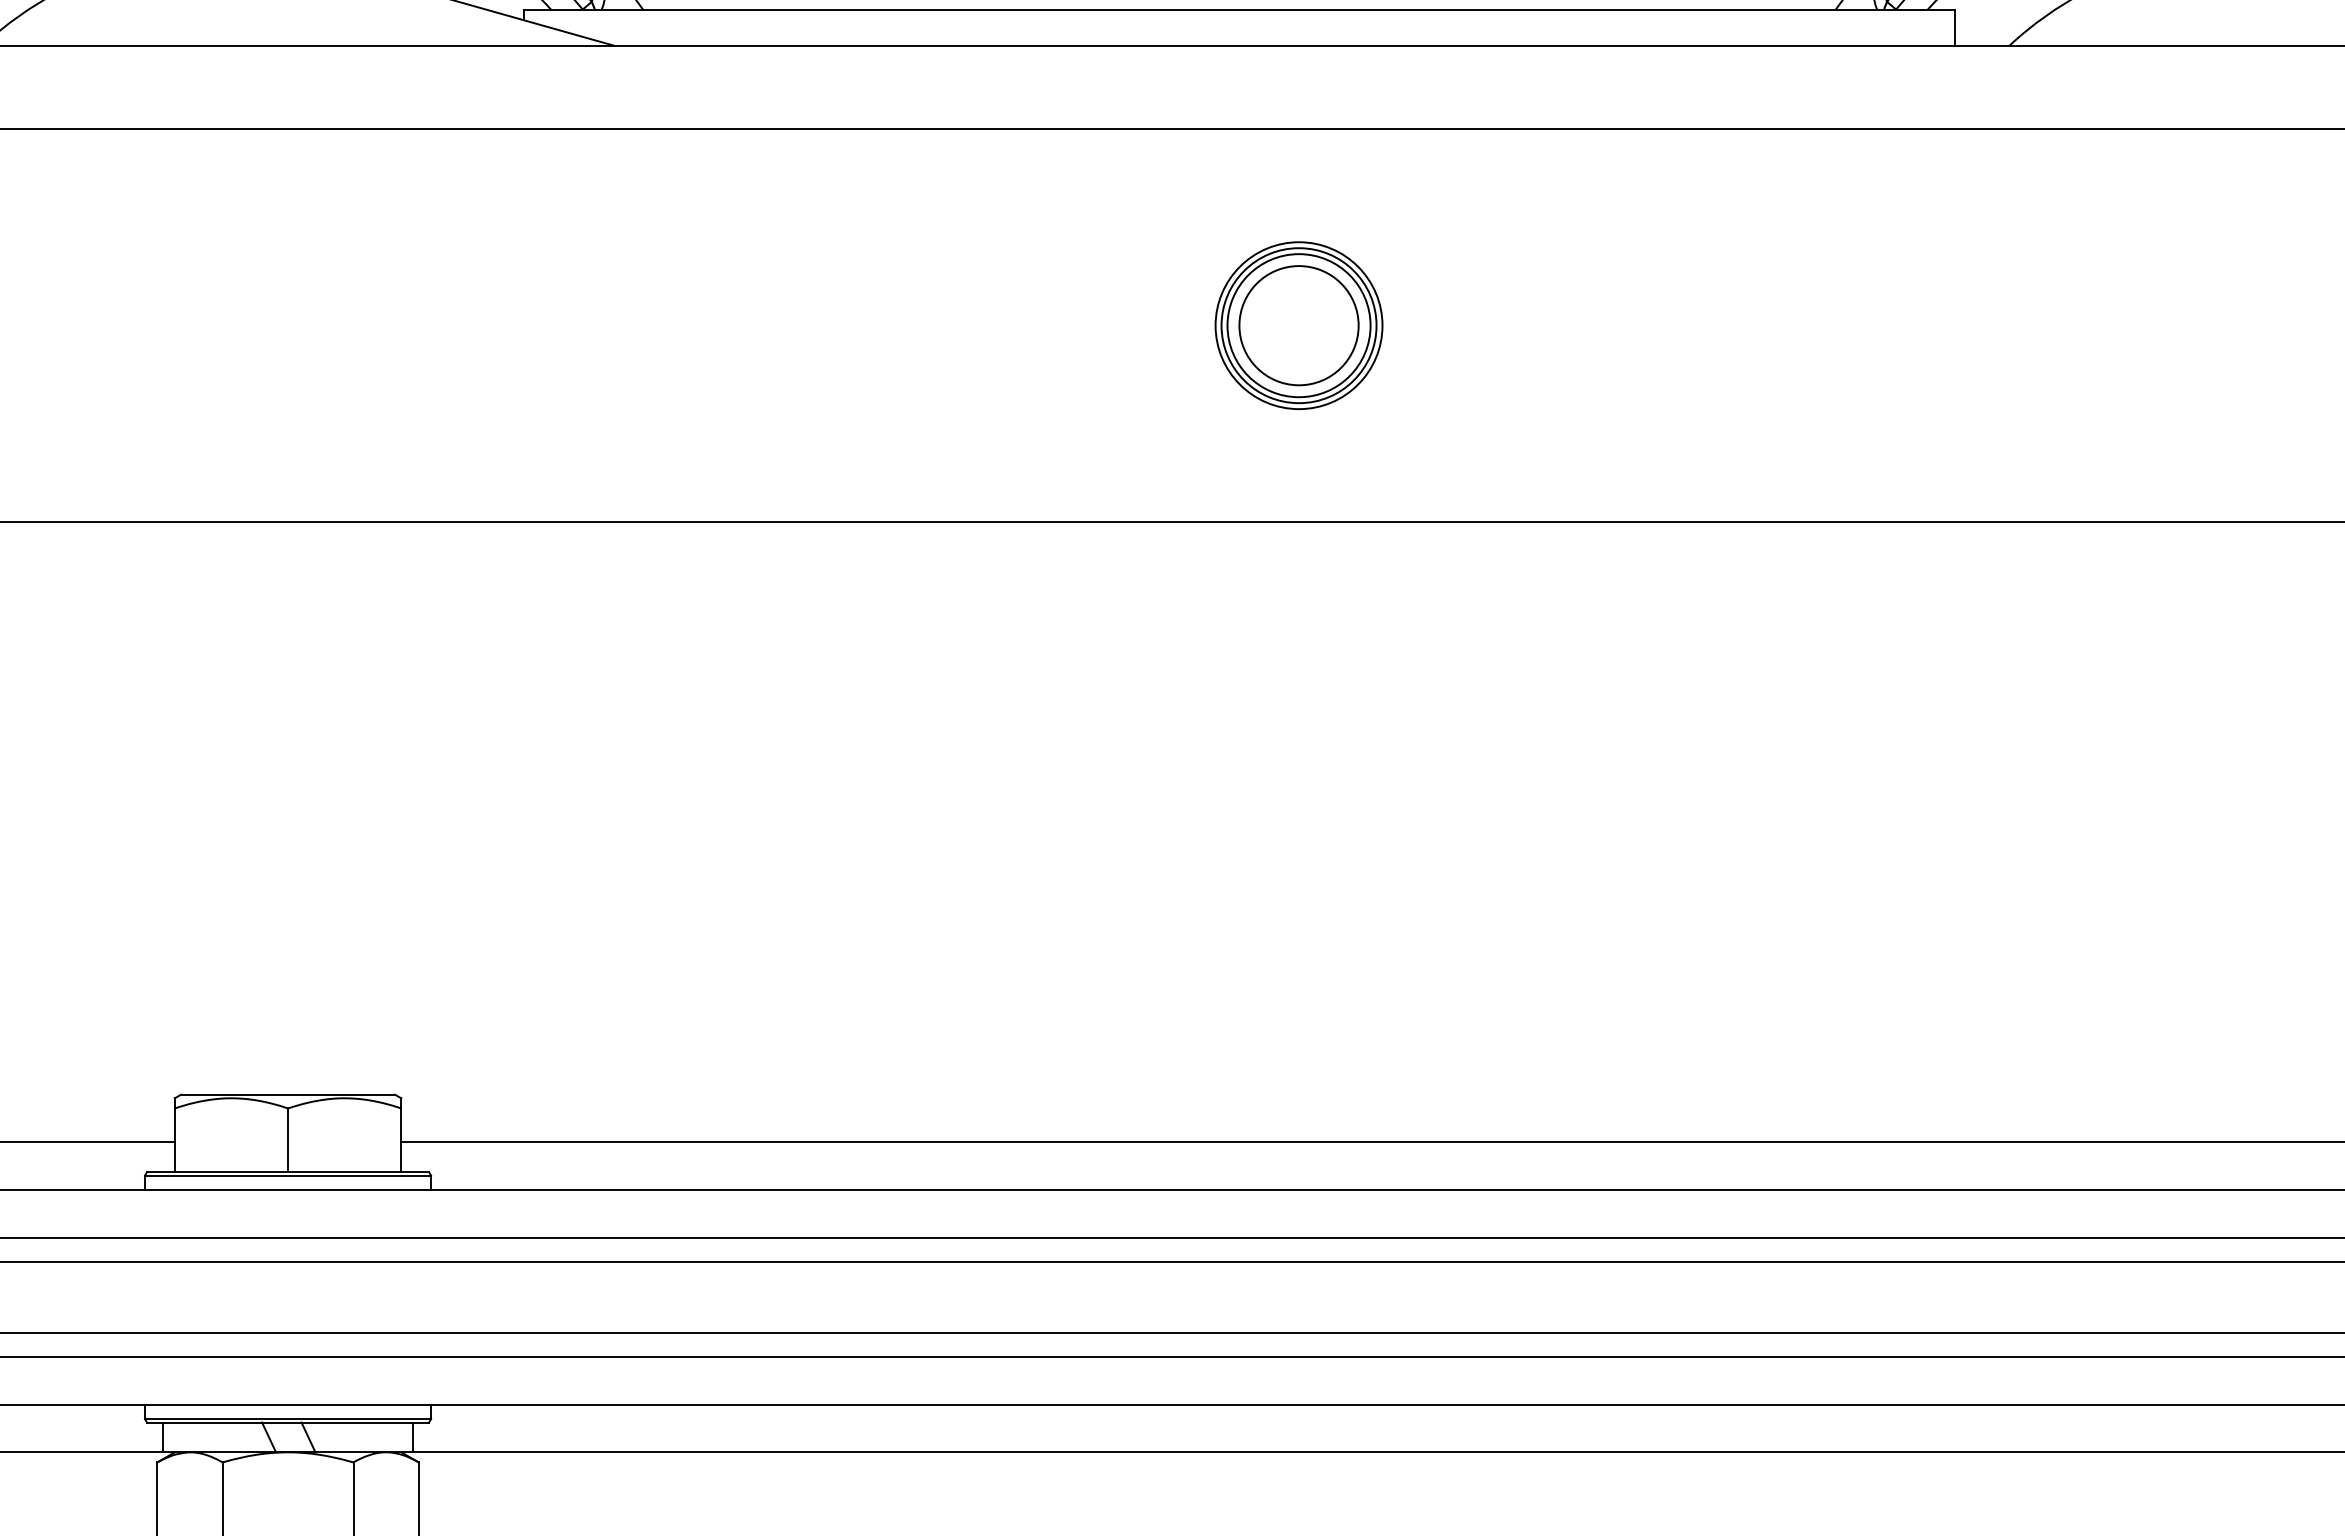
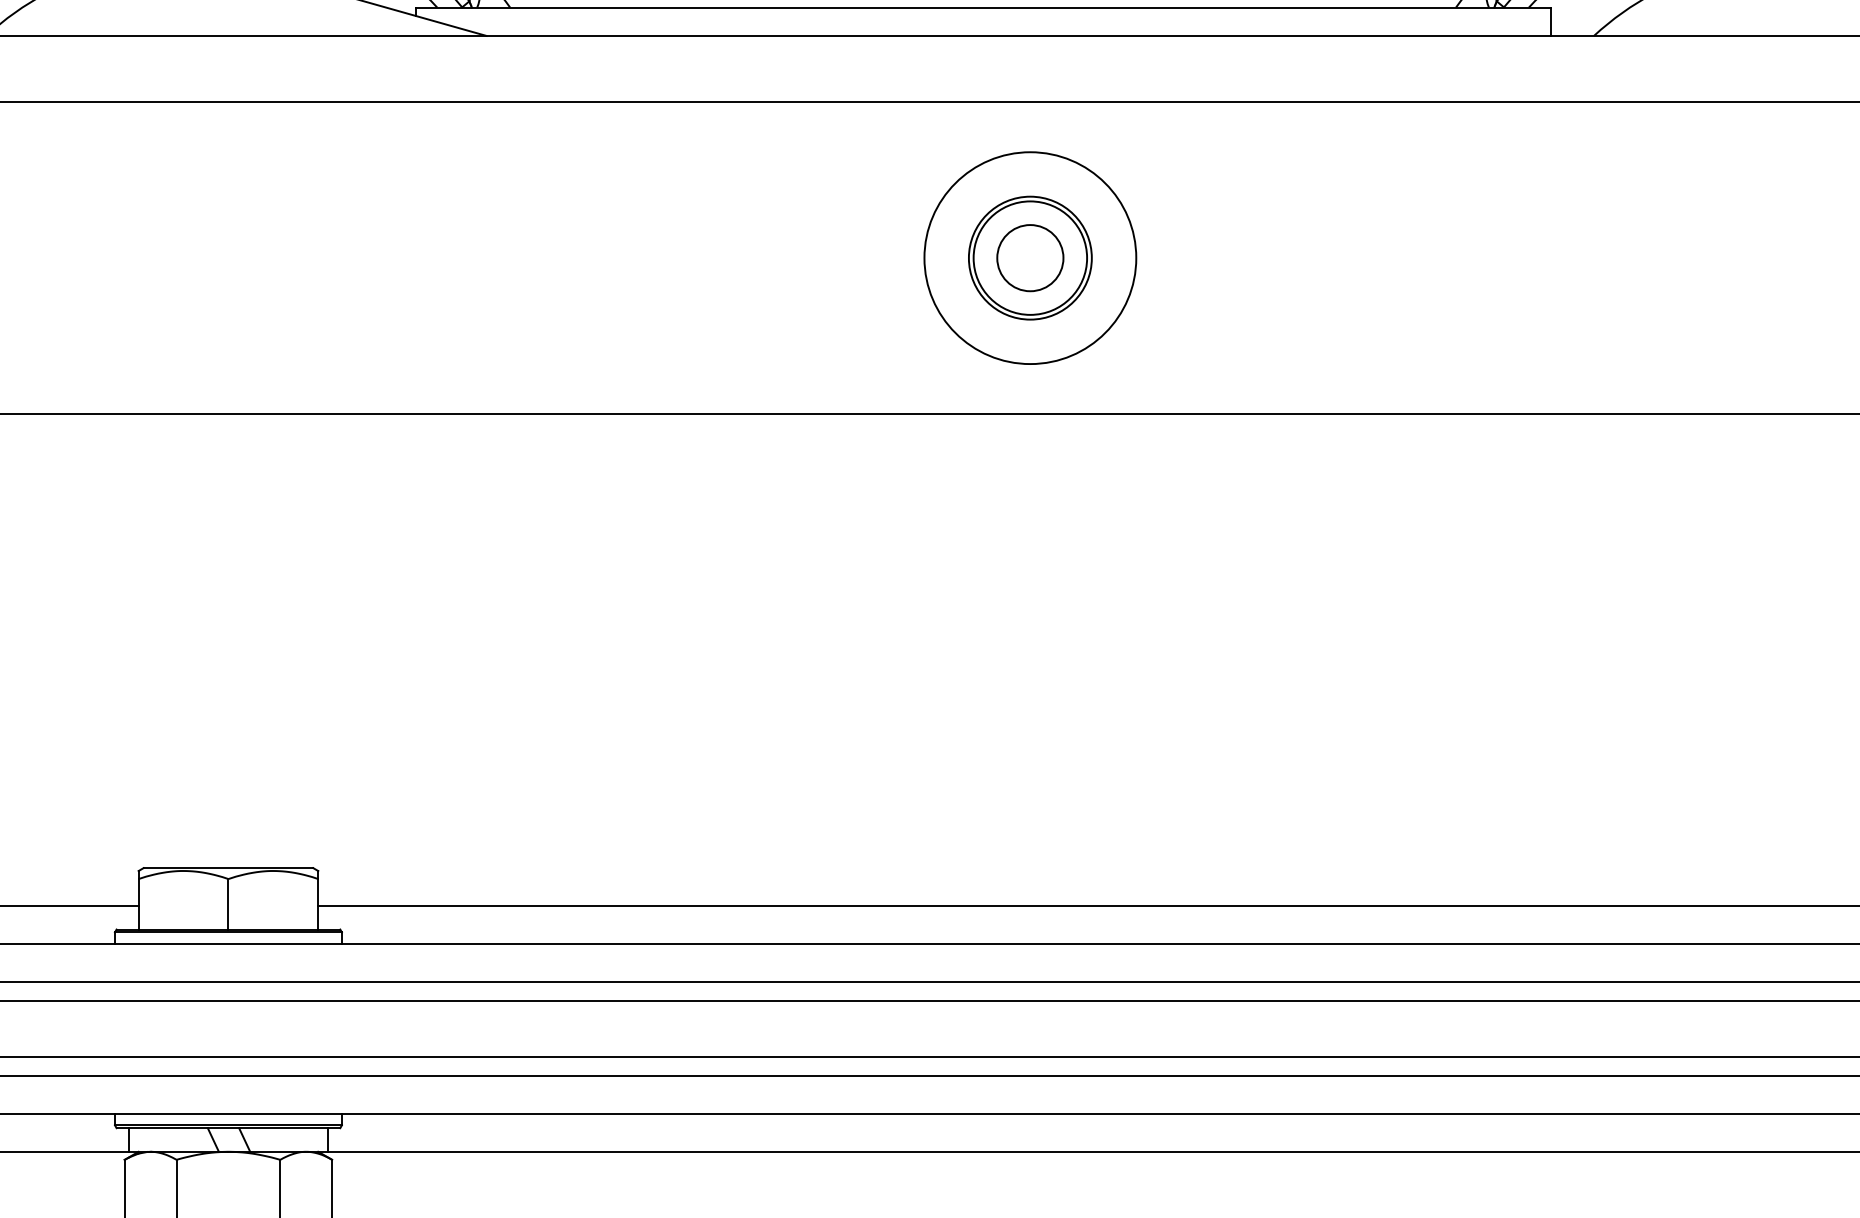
circle: (1298, 325) -> (1029, 258), size x0.7
circle: (1298, 325) -> (1029, 258), size x1.6

